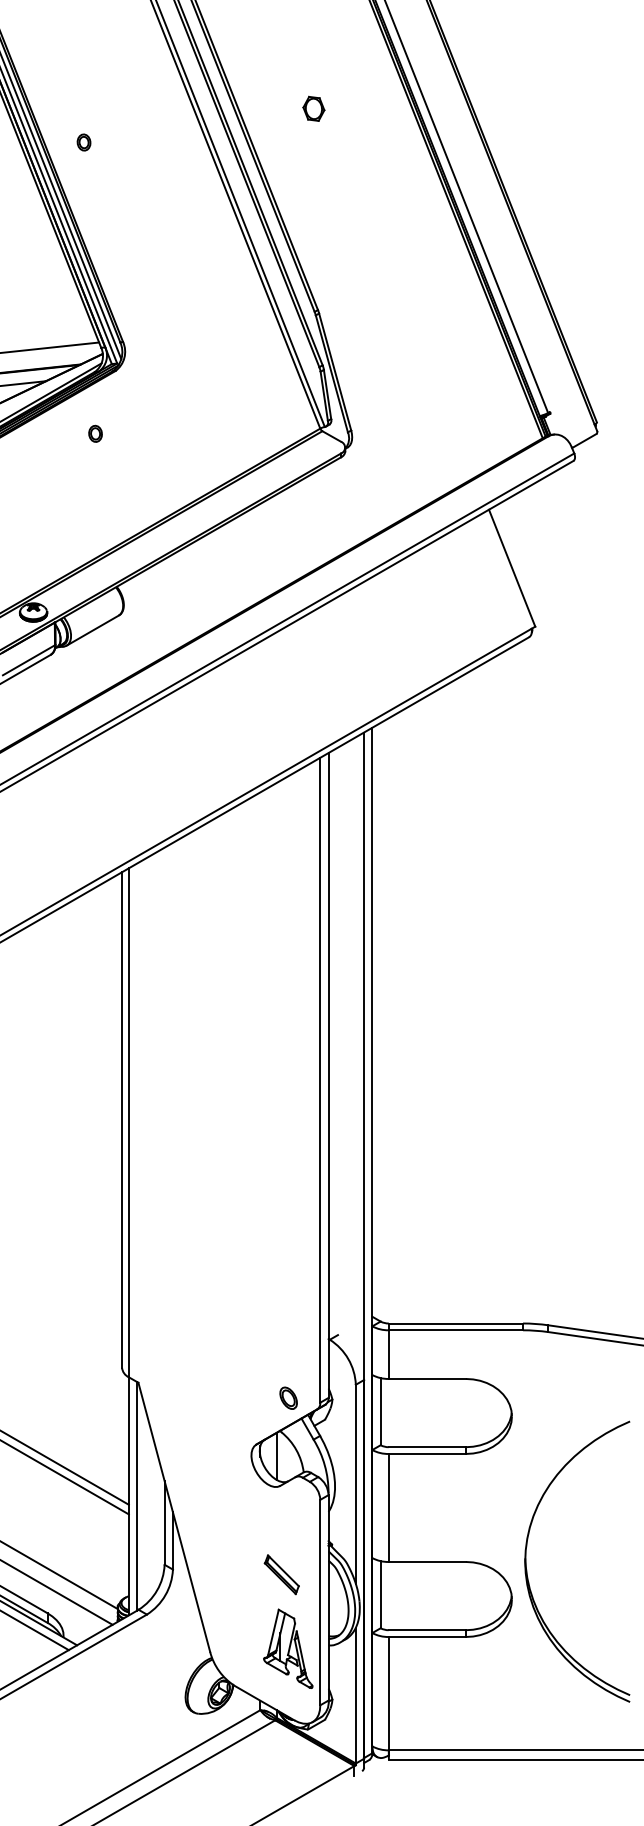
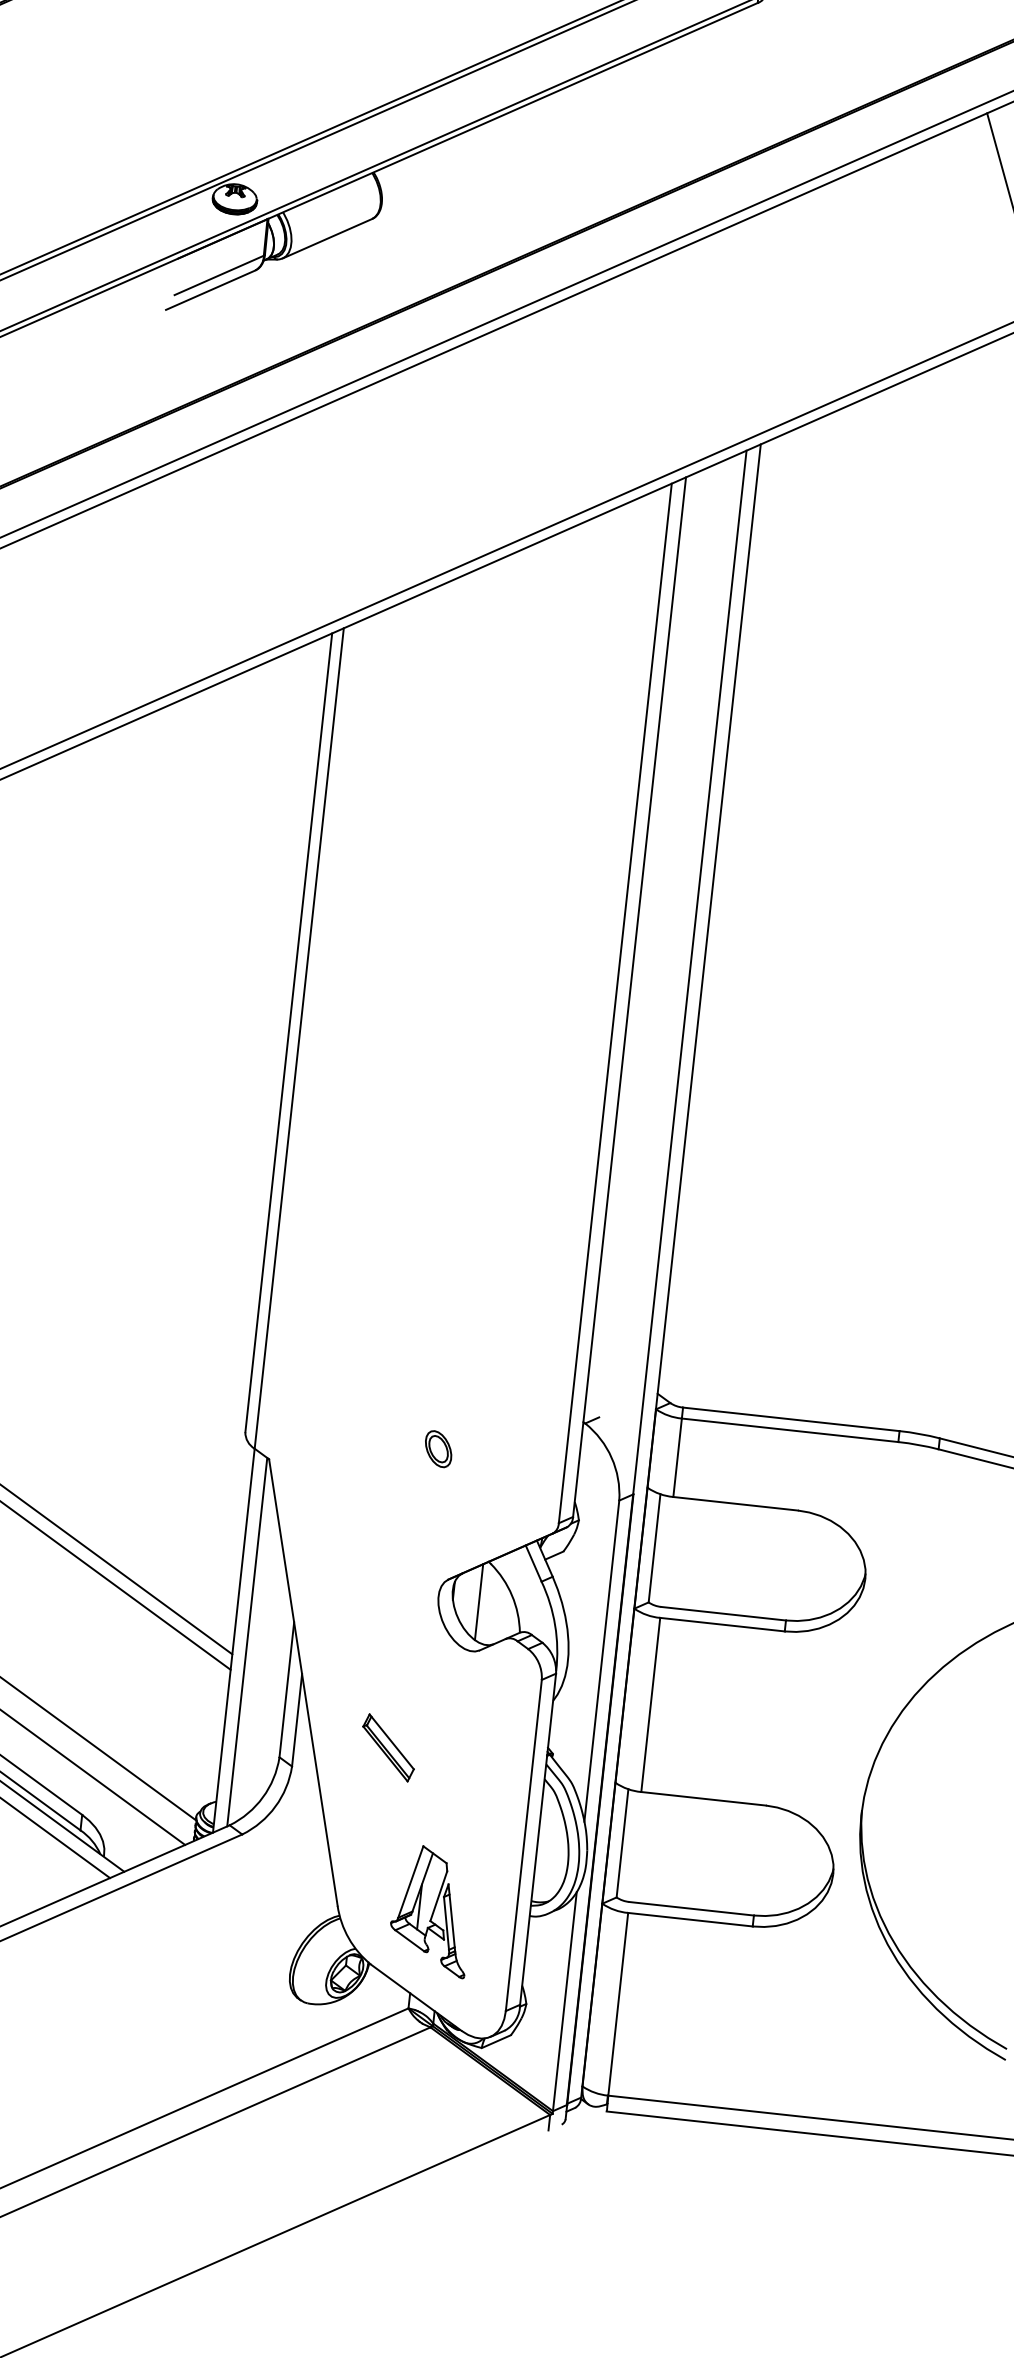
part: (288, 1397) -> (438, 1447), moved
part: (281, 1574) -> (388, 1747), moved
part: (288, 1648) -> (432, 1910), moved

